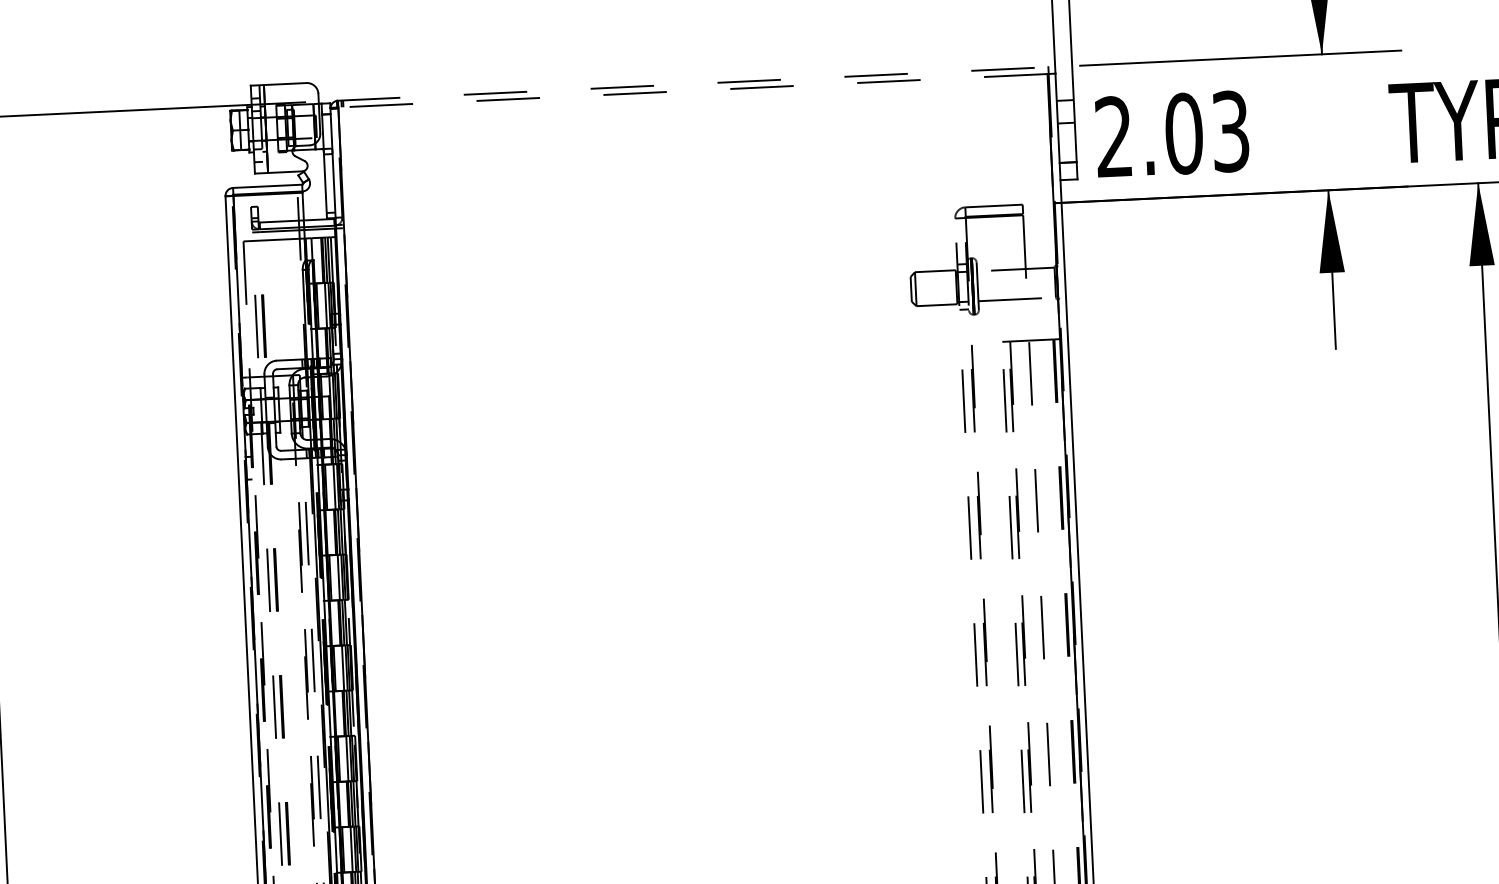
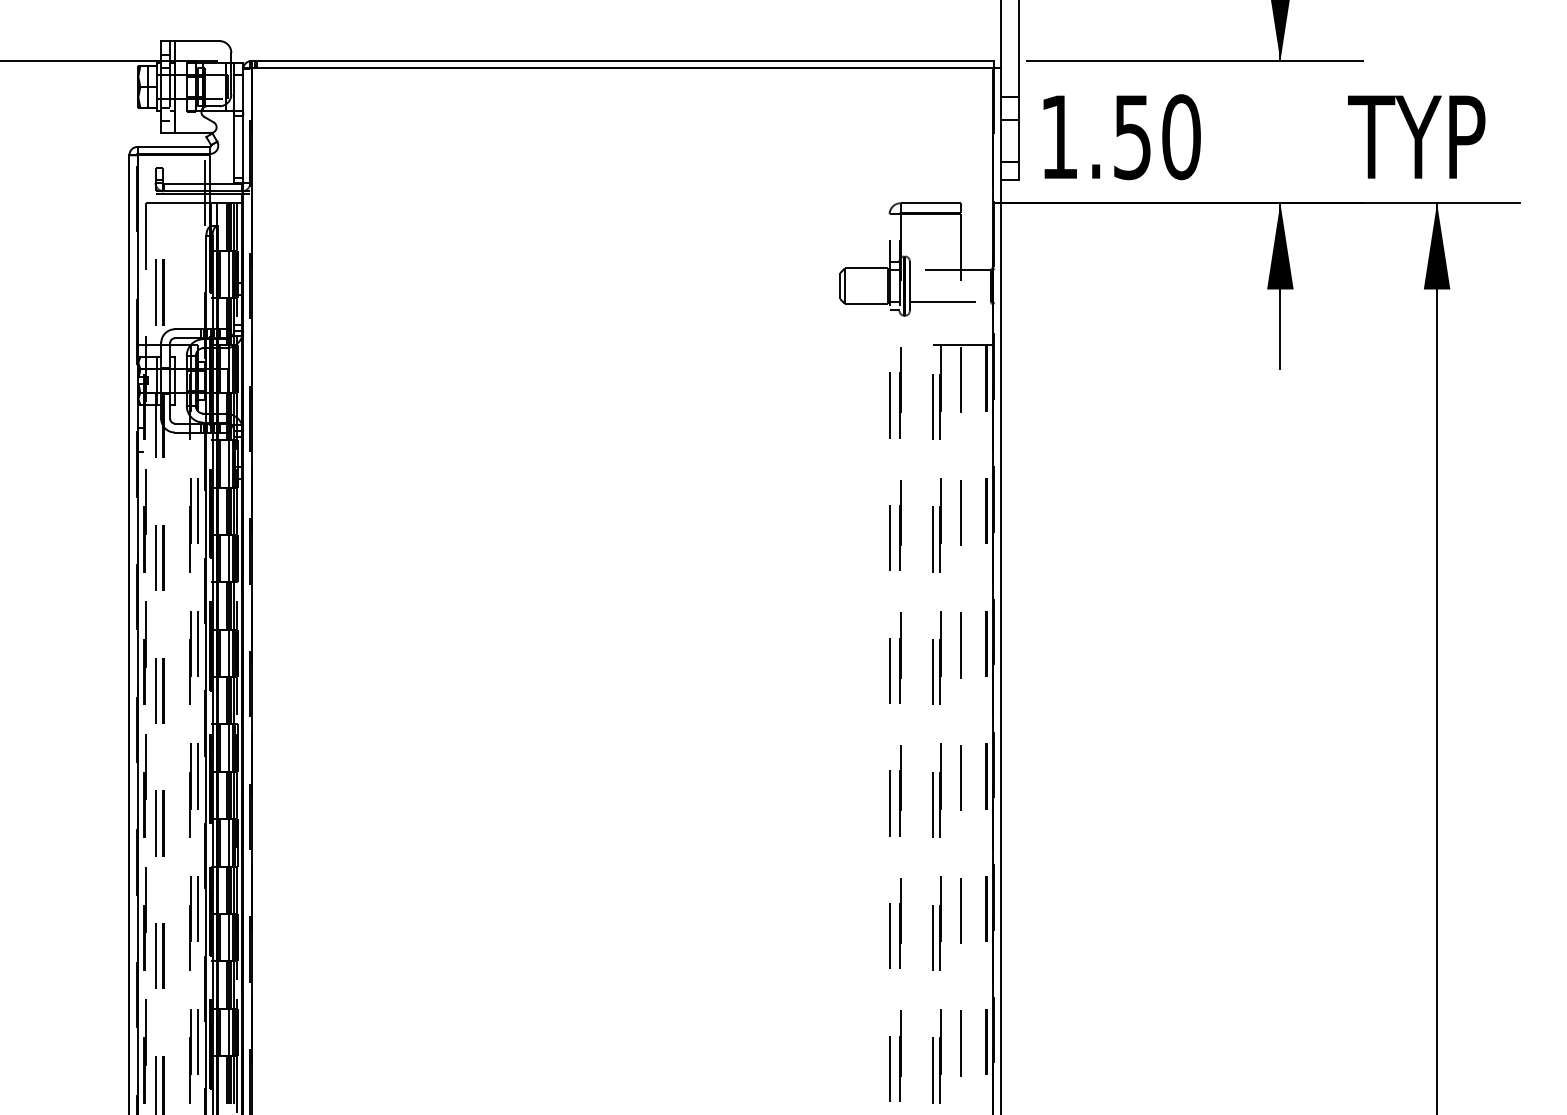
line: (692, 84) -> (622, 61), dashed -> solid
line: (693, 91) -> (622, 68), dashed -> solid
text: (1172, 134) -> (1120, 137), 2.03 -> 1.50

